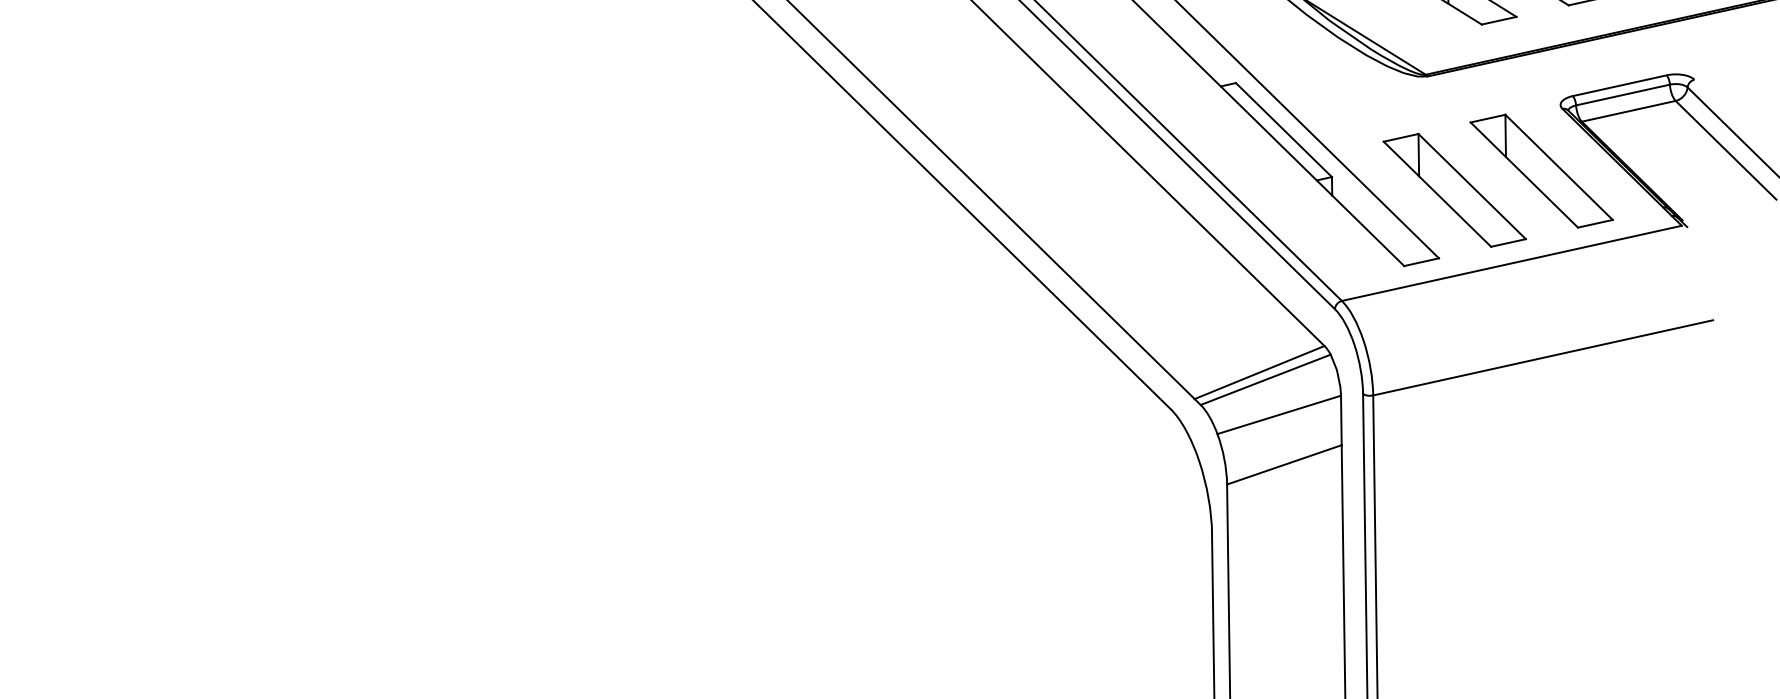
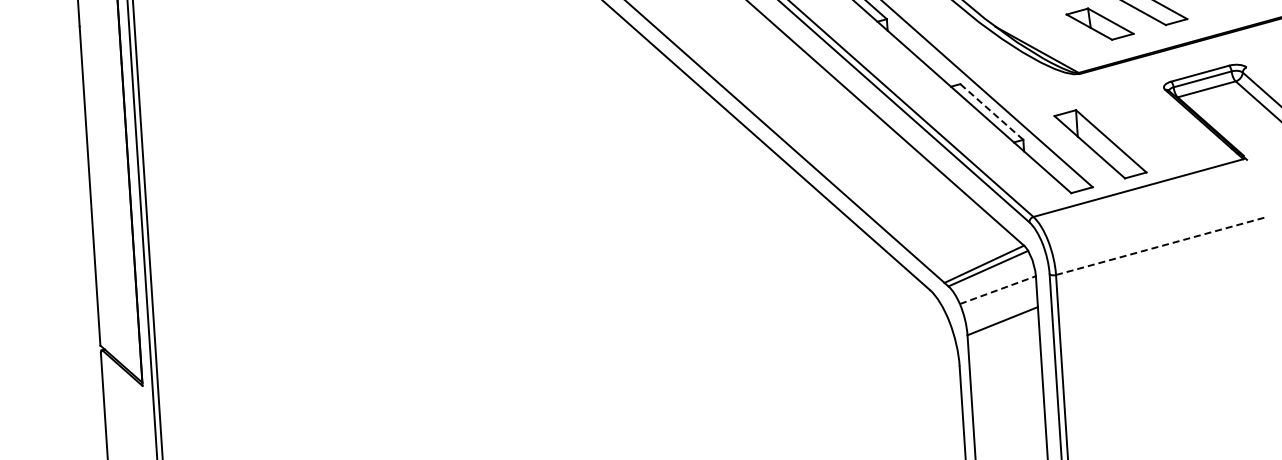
line: (1283, 129) -> (991, 111), solid -> dashed
part: (1542, 171) -> (1154, 129), removed
line: (1543, 358) -> (1161, 246), solid -> dashed
line: (1280, 413) -> (998, 289), solid -> dashed

